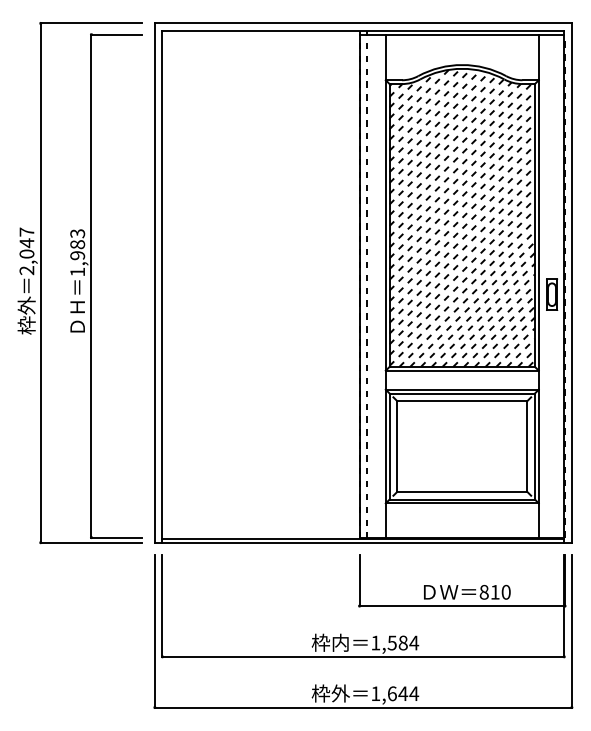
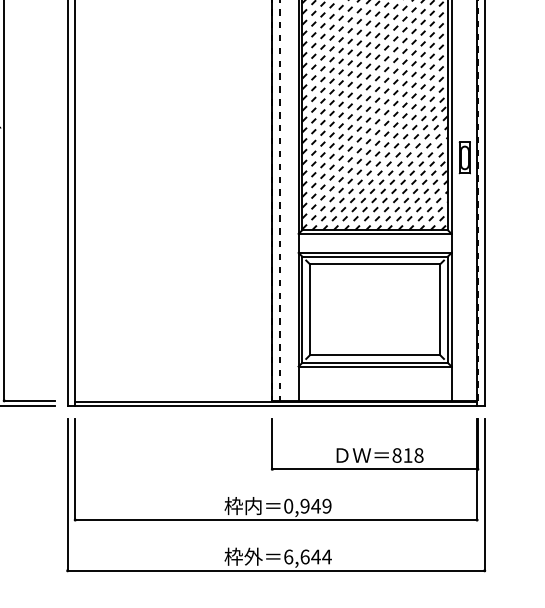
text: (505, 592) -> (418, 455), 810 -> 818
text: (395, 642) -> (308, 505), 1,584 -> 0,949
text: (375, 693) -> (288, 556), 1,644 -> 6,644

